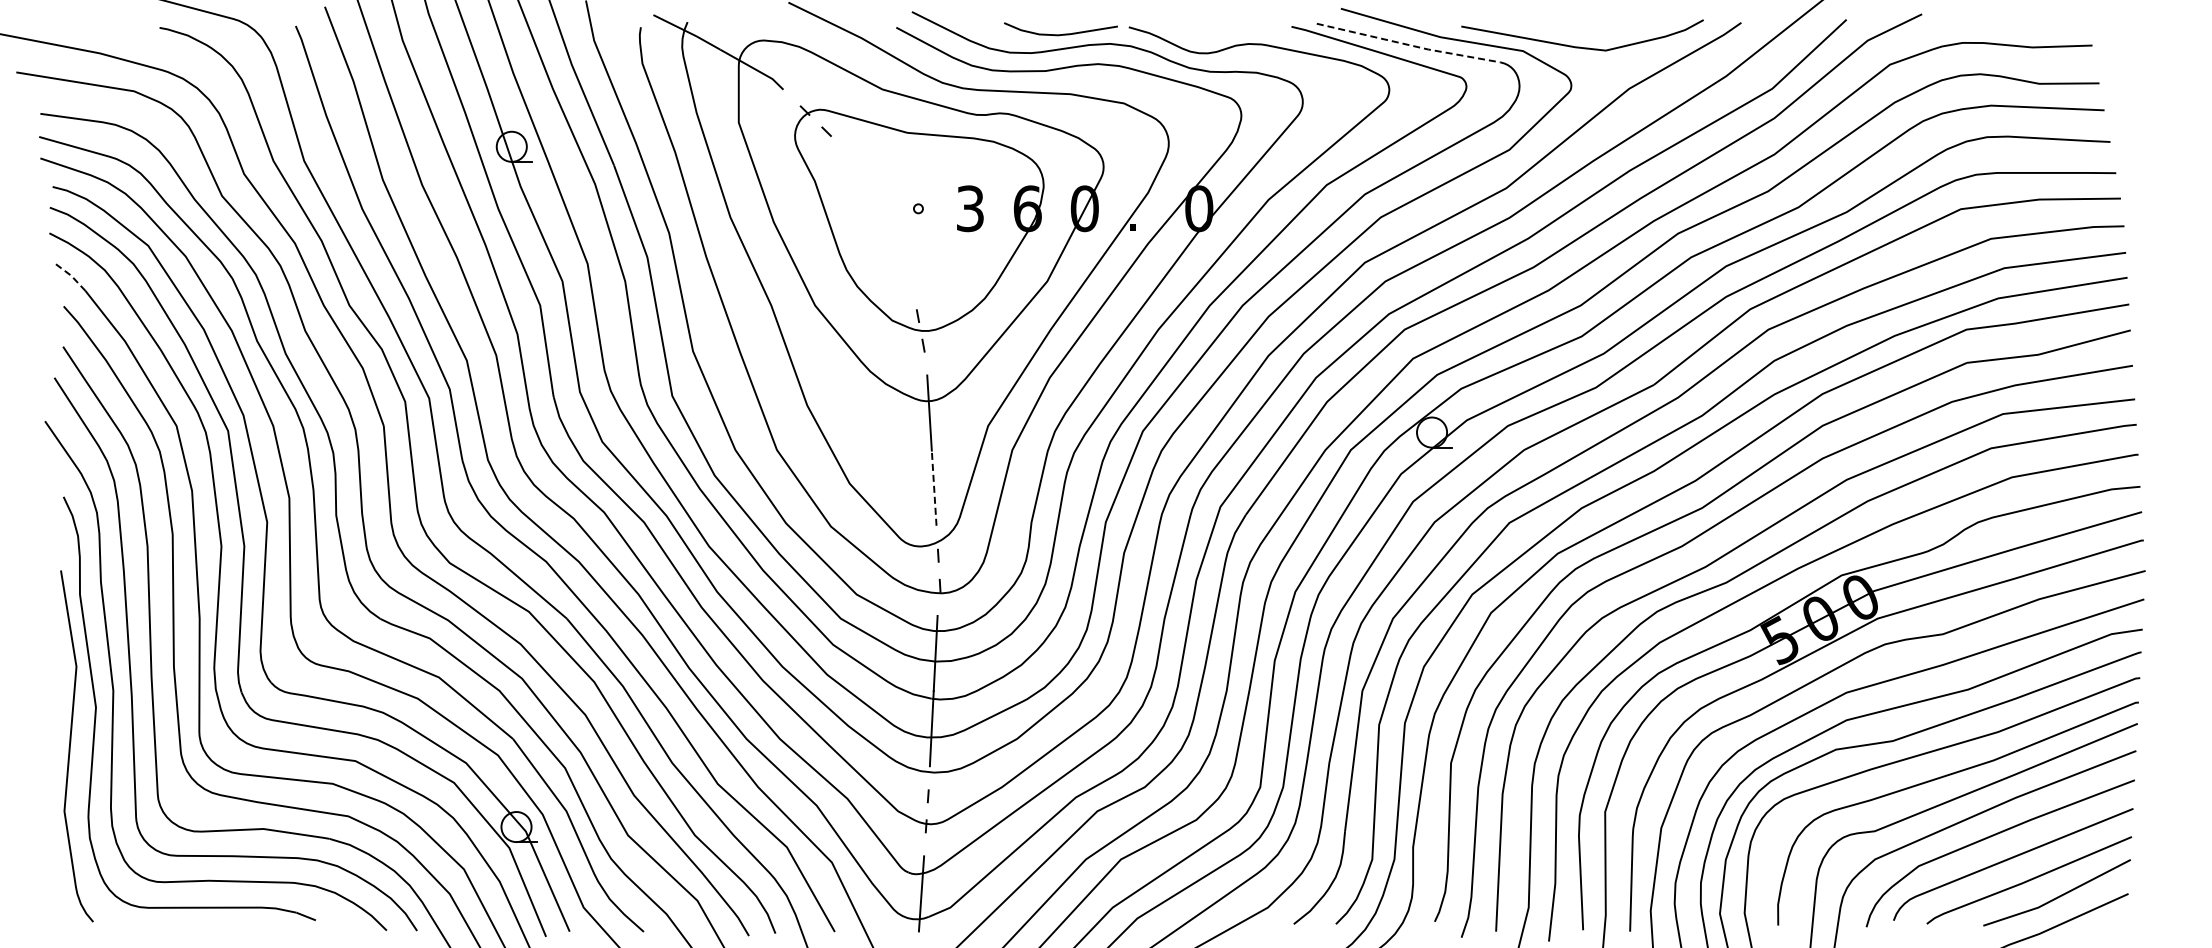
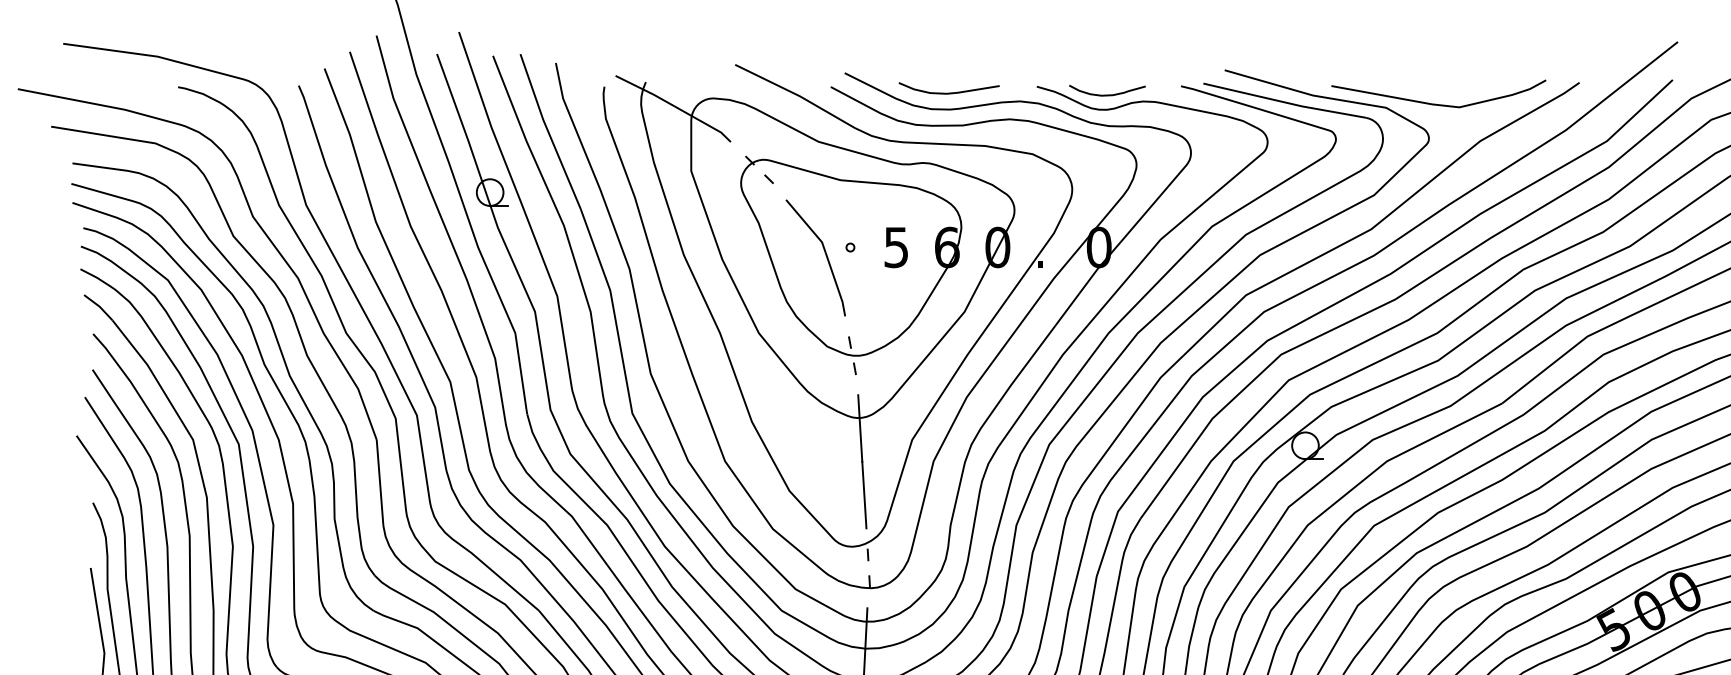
curve: (1063, 33) -> (951, 92), moved
curve: (1208, 36) -> (1107, 94), added
line: (1408, 45) -> (1284, 102), dashed -> solid
text: (970, 208) -> (896, 247), 3 -> 5
part: (889, 215) -> (824, 253), added
line: (70, 275) -> (99, 306), dashed -> solid
line: (934, 488) -> (864, 495), dashed -> solid

